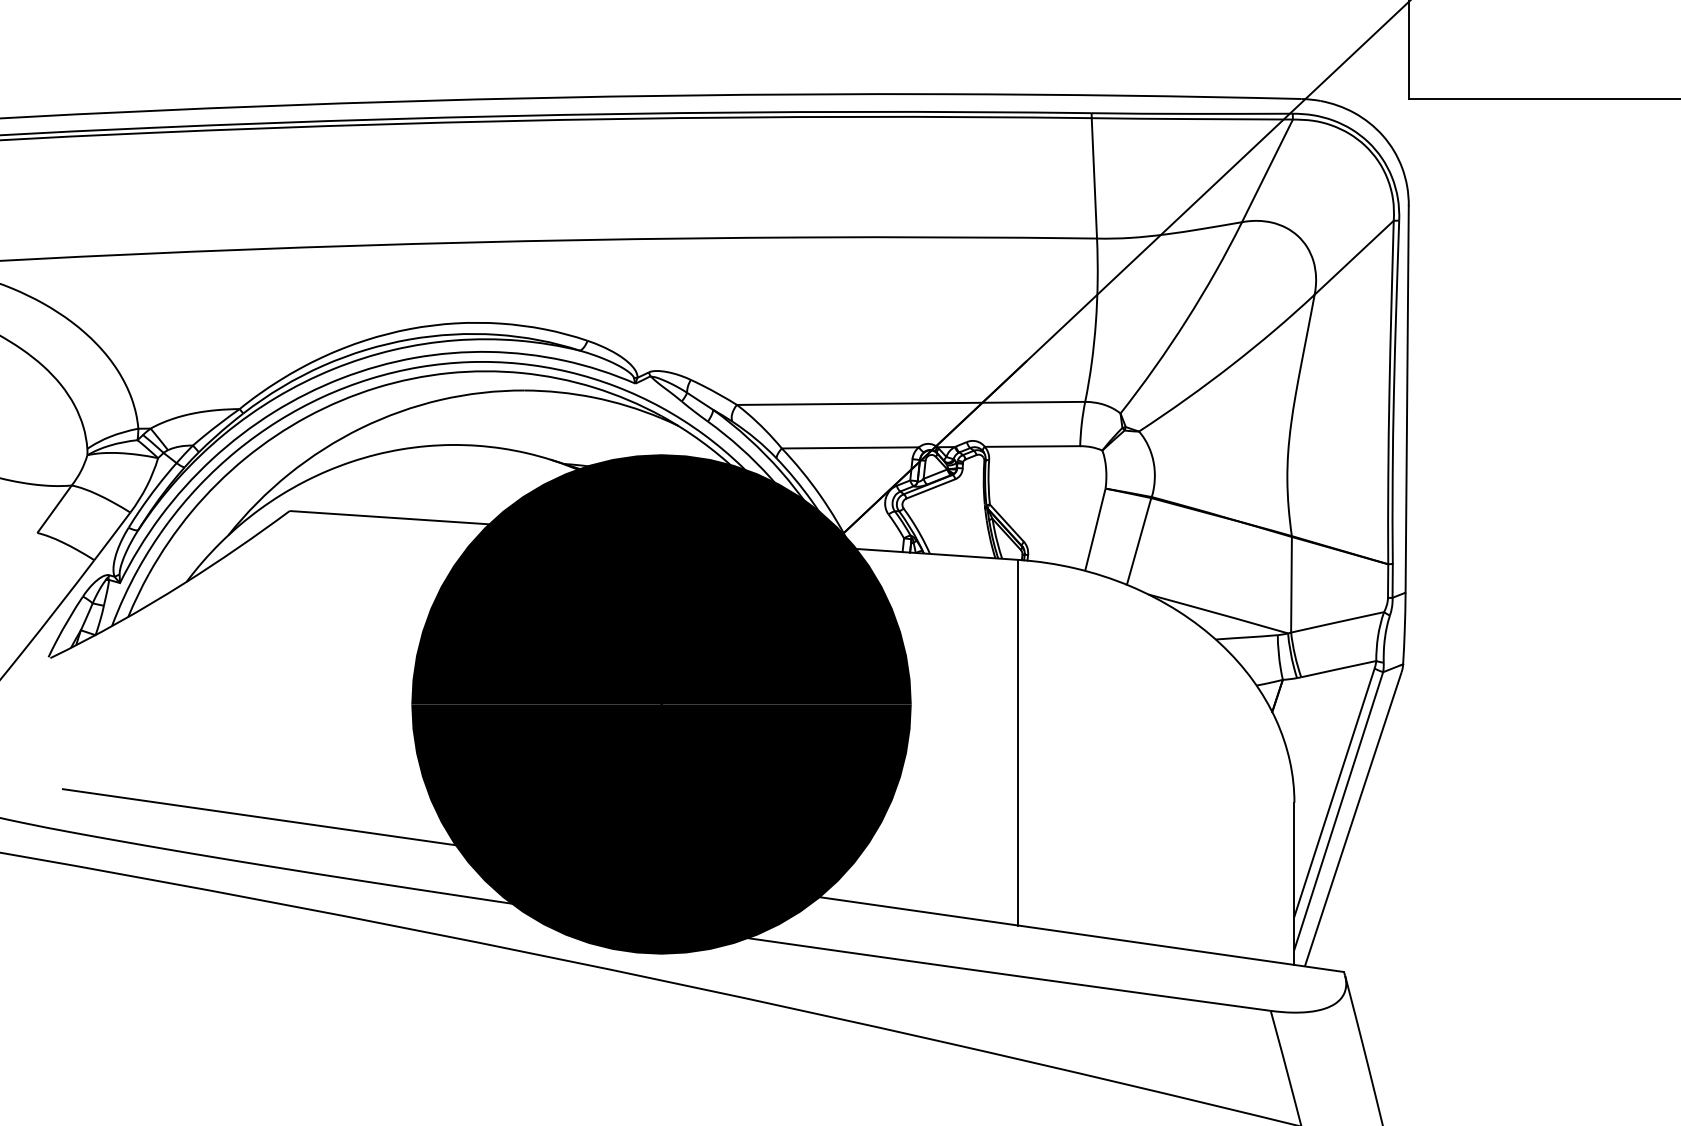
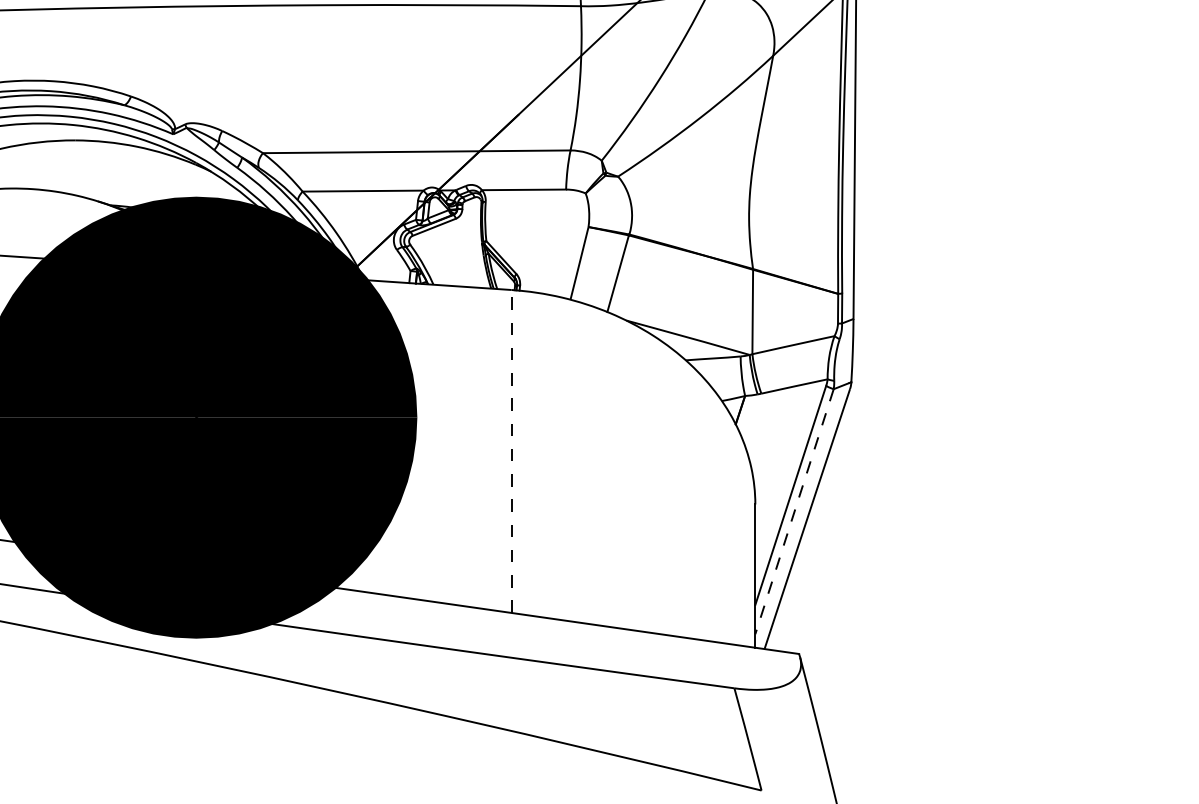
line: (1018, 742) -> (511, 451), solid -> dashed
line: (1338, 810) -> (794, 511), solid -> dashed

